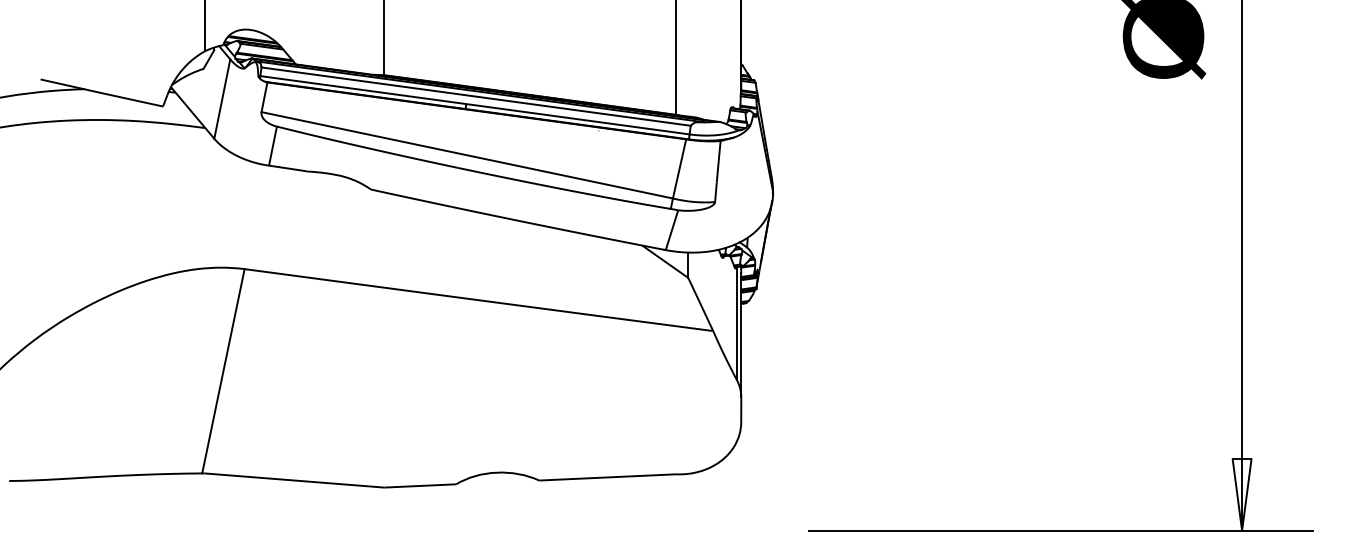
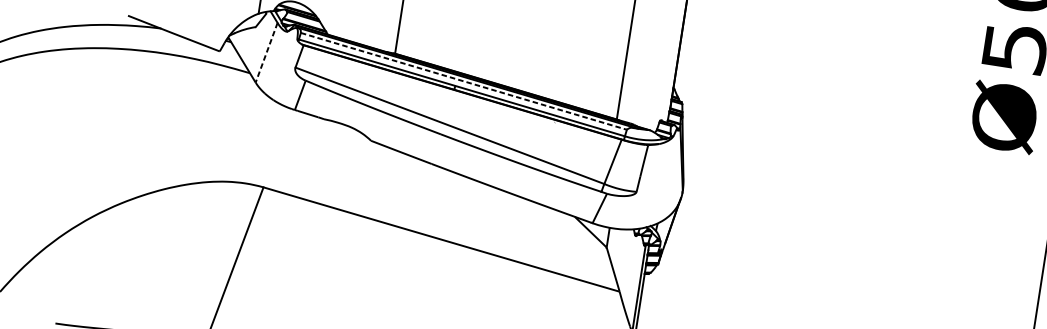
line: (476, 96) -> (464, 81), solid -> dashed
line: (222, 99) -> (266, 53), solid -> dashed

